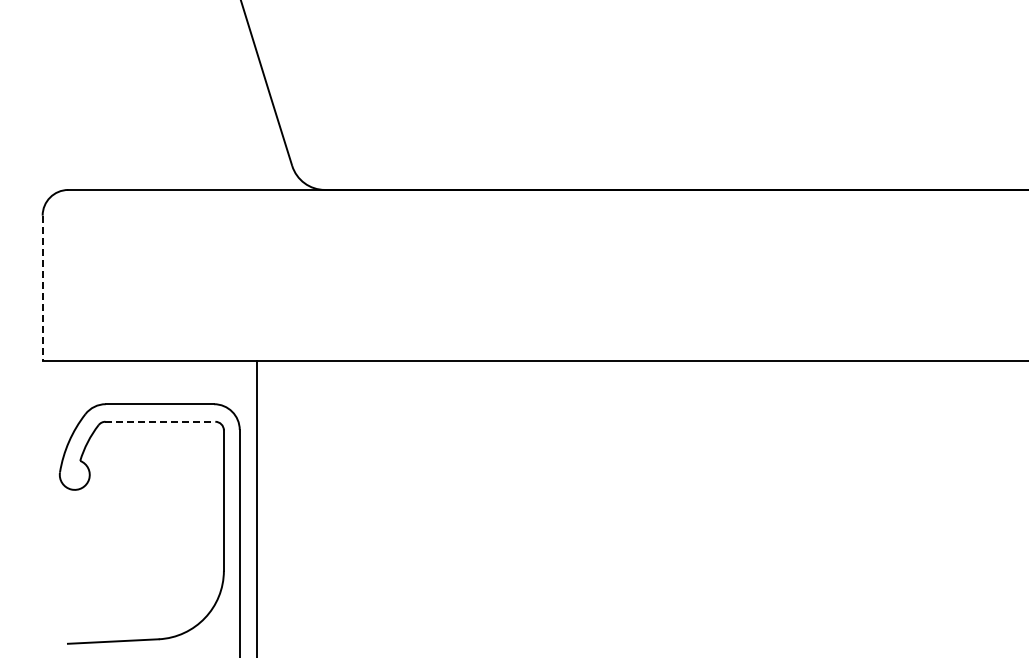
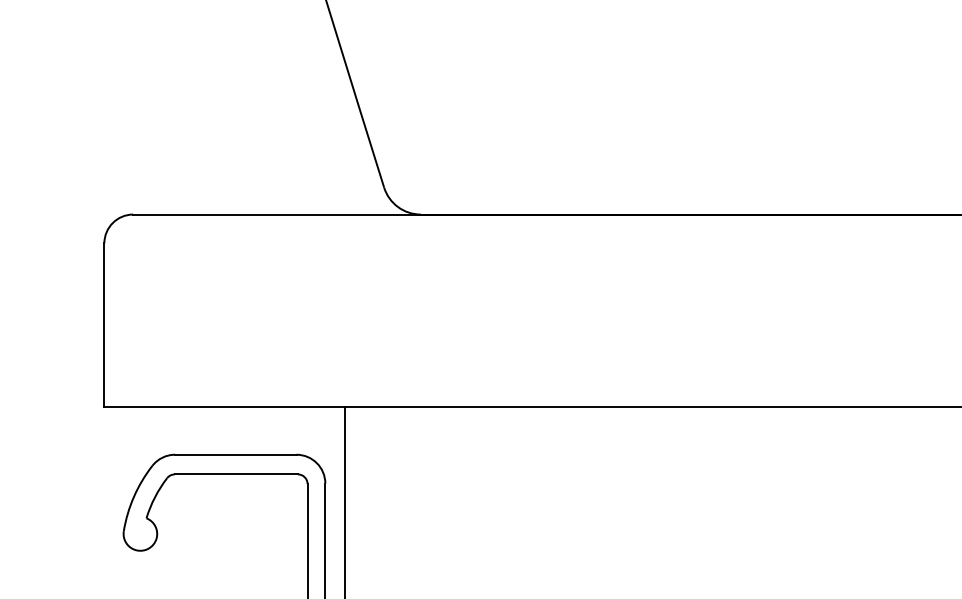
line: (42, 288) -> (104, 325), dashed -> solid
line: (160, 421) -> (236, 474), dashed -> solid

